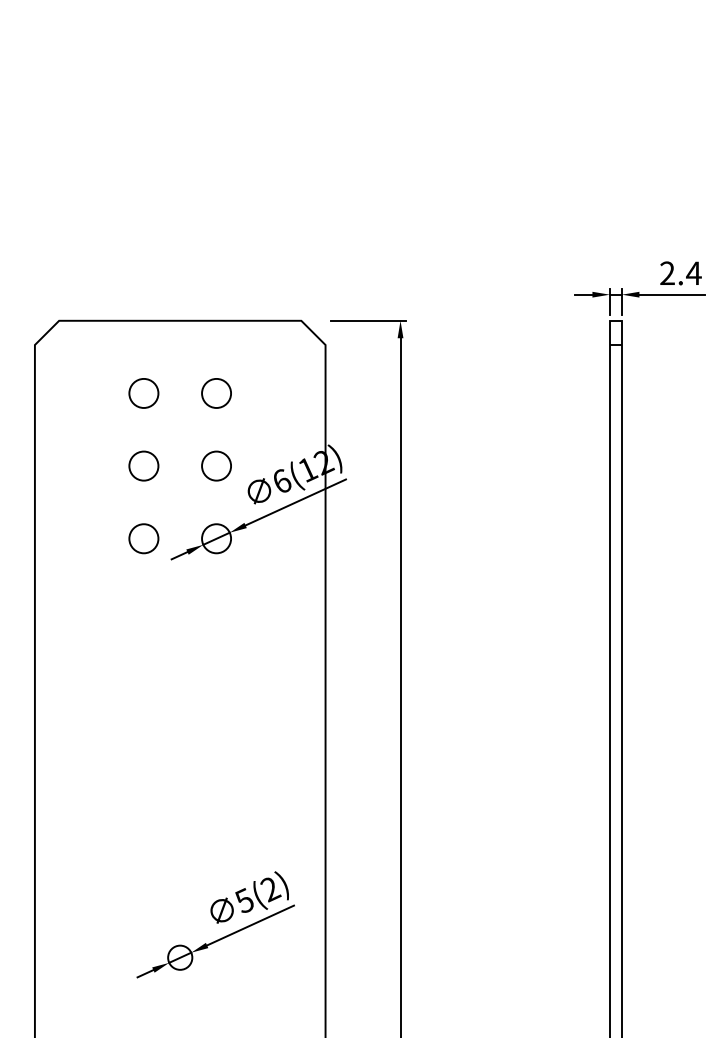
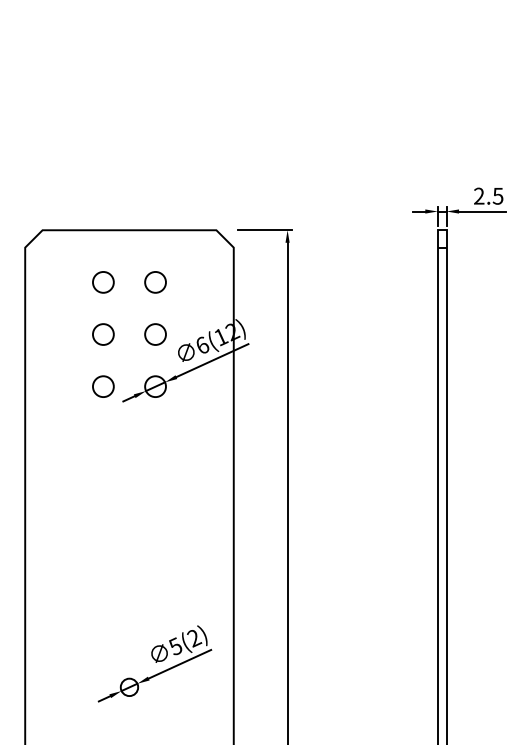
text: (693, 273) -> (497, 196), 2.4 -> 2.5

